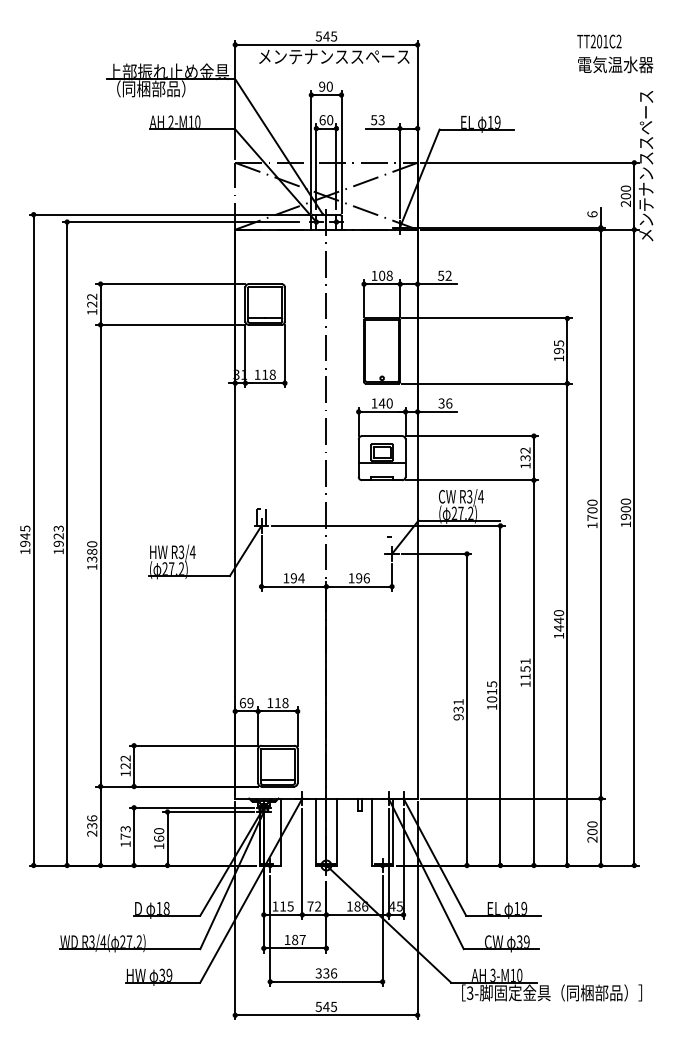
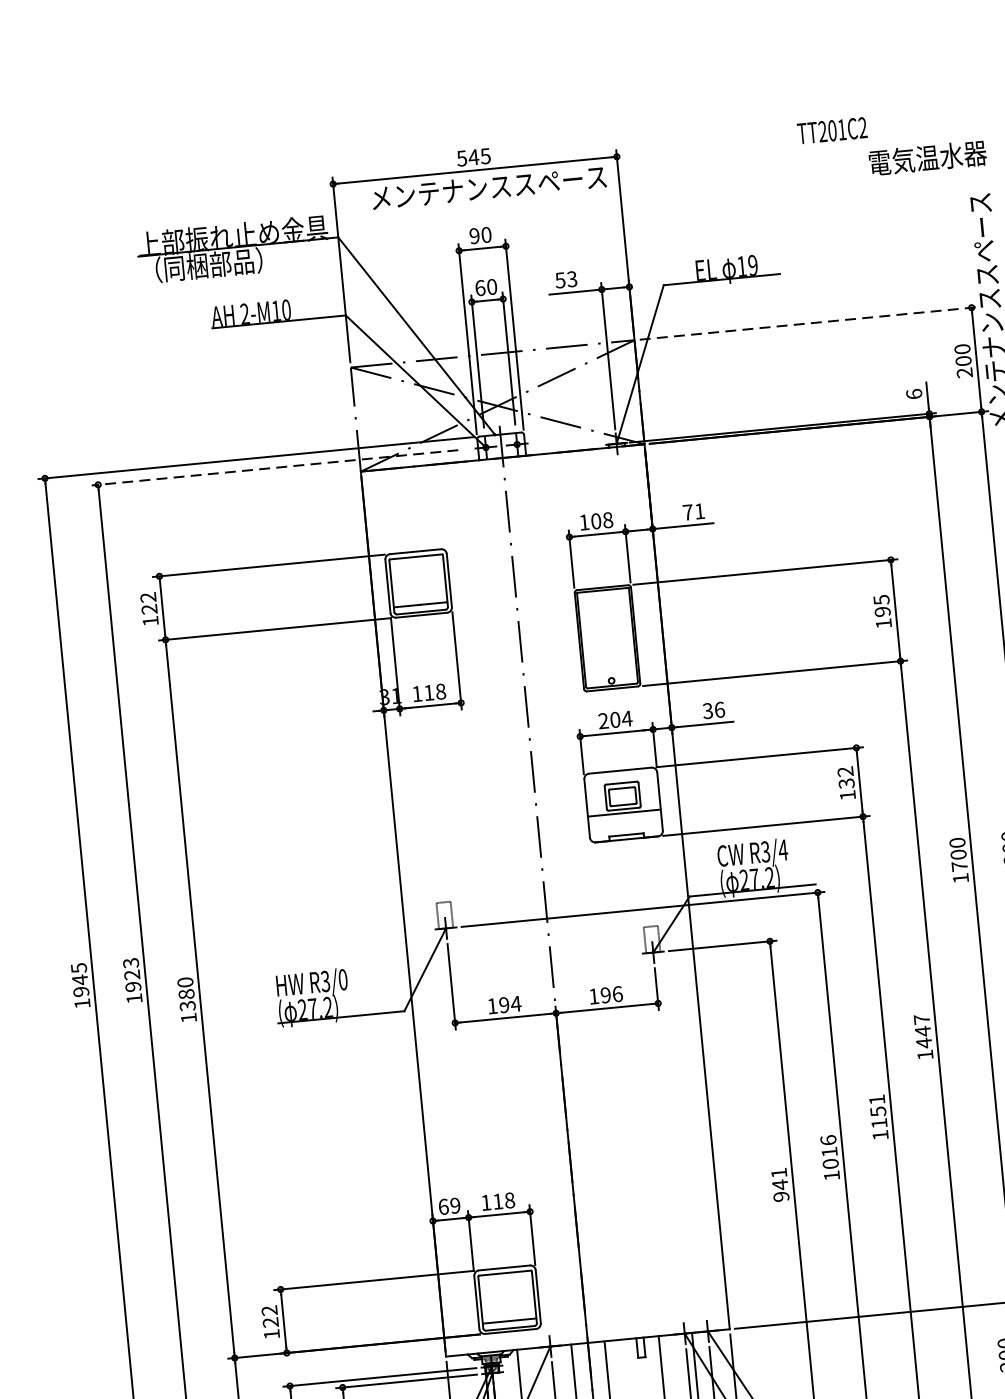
text: (599, 41) -> (832, 130), moved
line: (529, 162) -> (808, 322), solid -> dashed
line: (180, 222) -> (274, 468), solid -> dashed
text: (444, 275) -> (693, 511), 52 -> 71
text: (382, 403) -> (615, 719), 140 -> 204
text: (192, 552) -> (342, 980), R3/4 -> R3/0
text: (558, 613) -> (921, 1020), 1440 -> 1447
text: (492, 684) -> (829, 1140), 1015 -> 1016
text: (458, 709) -> (780, 1184), 931 -> 941

